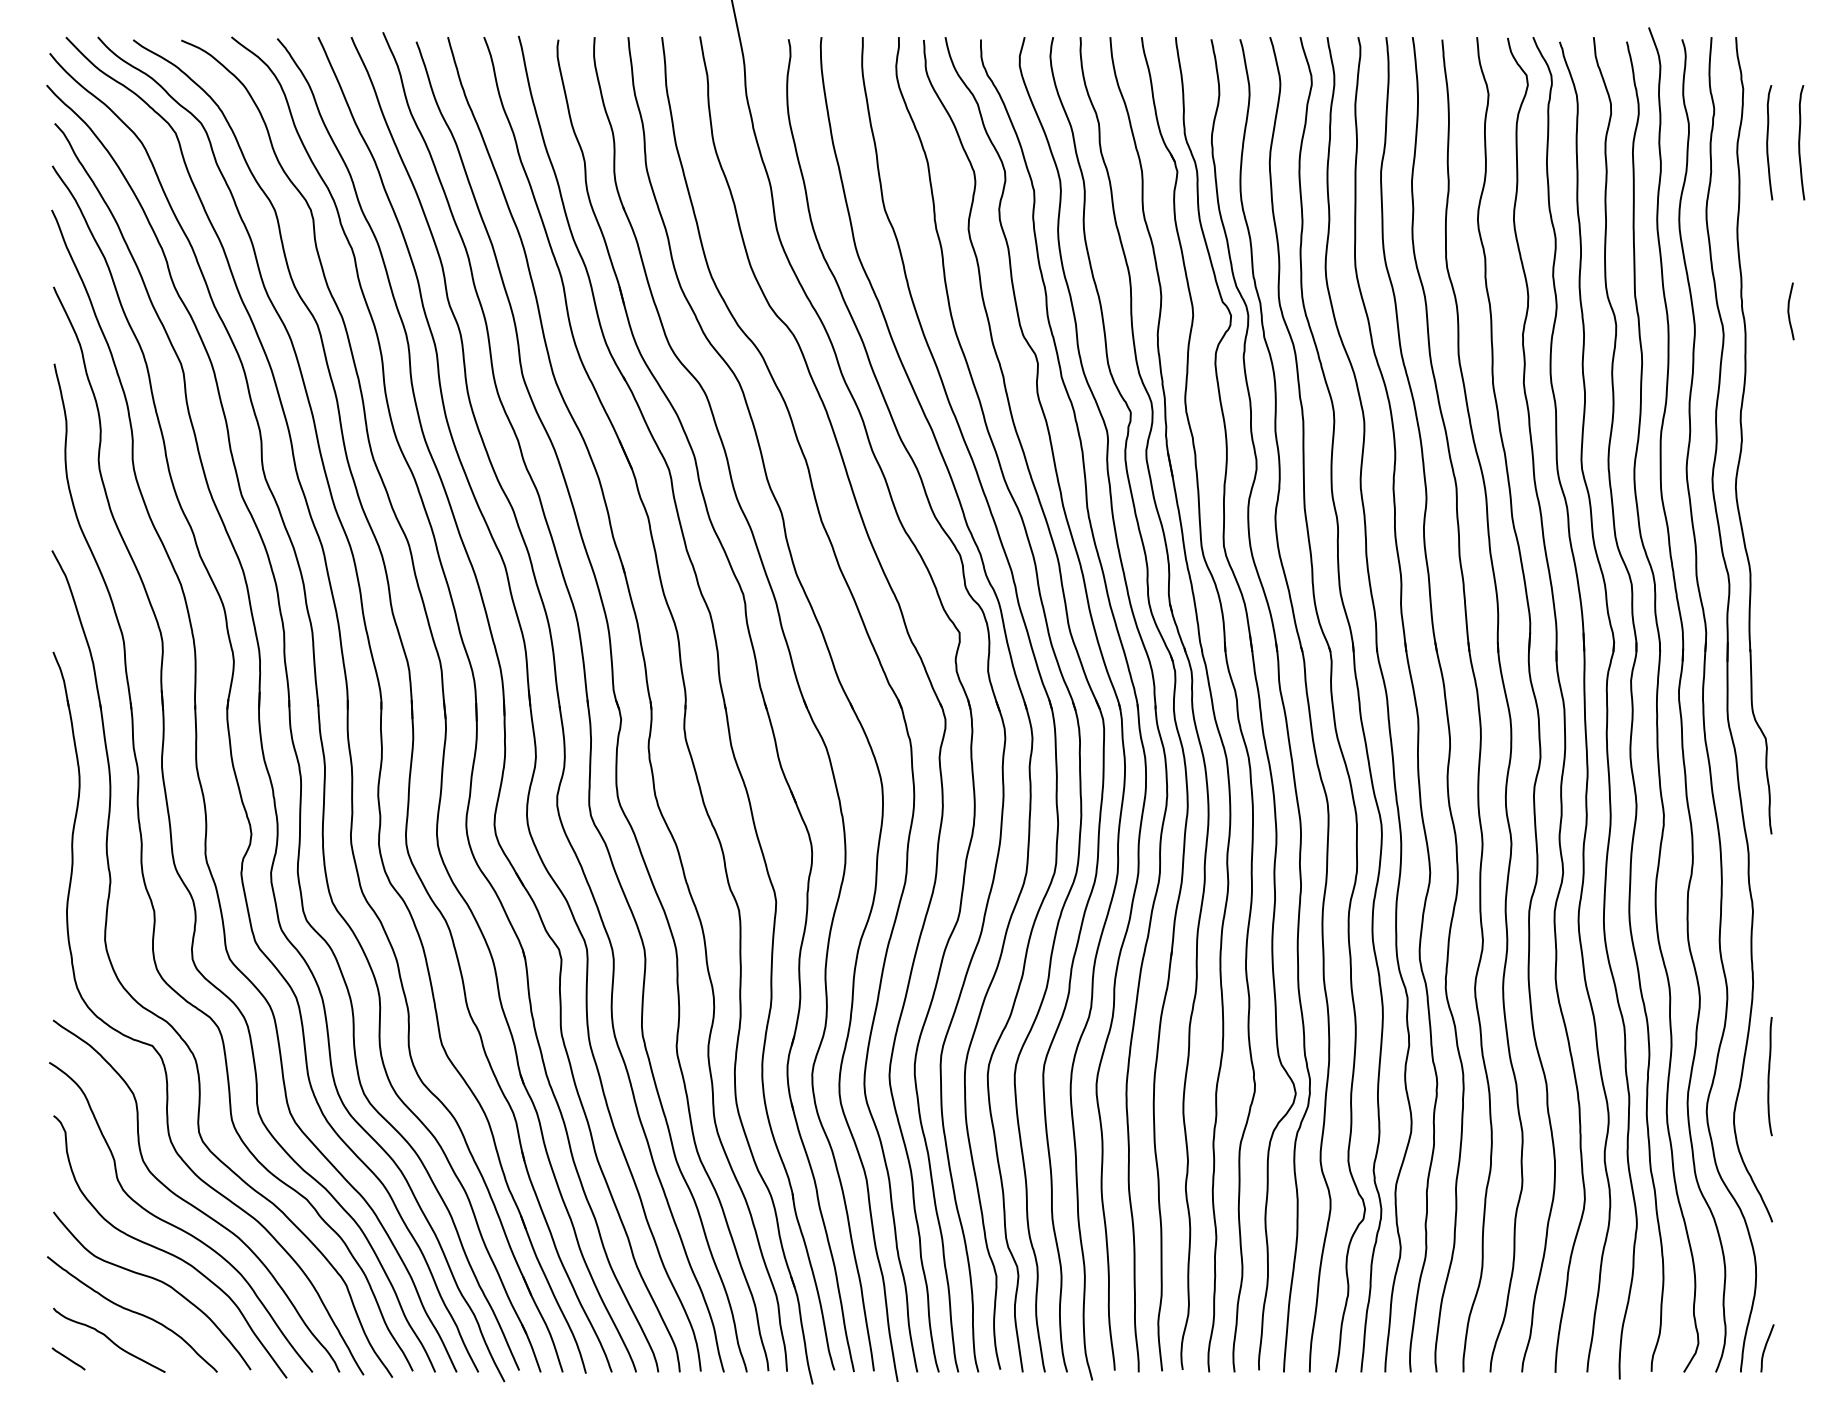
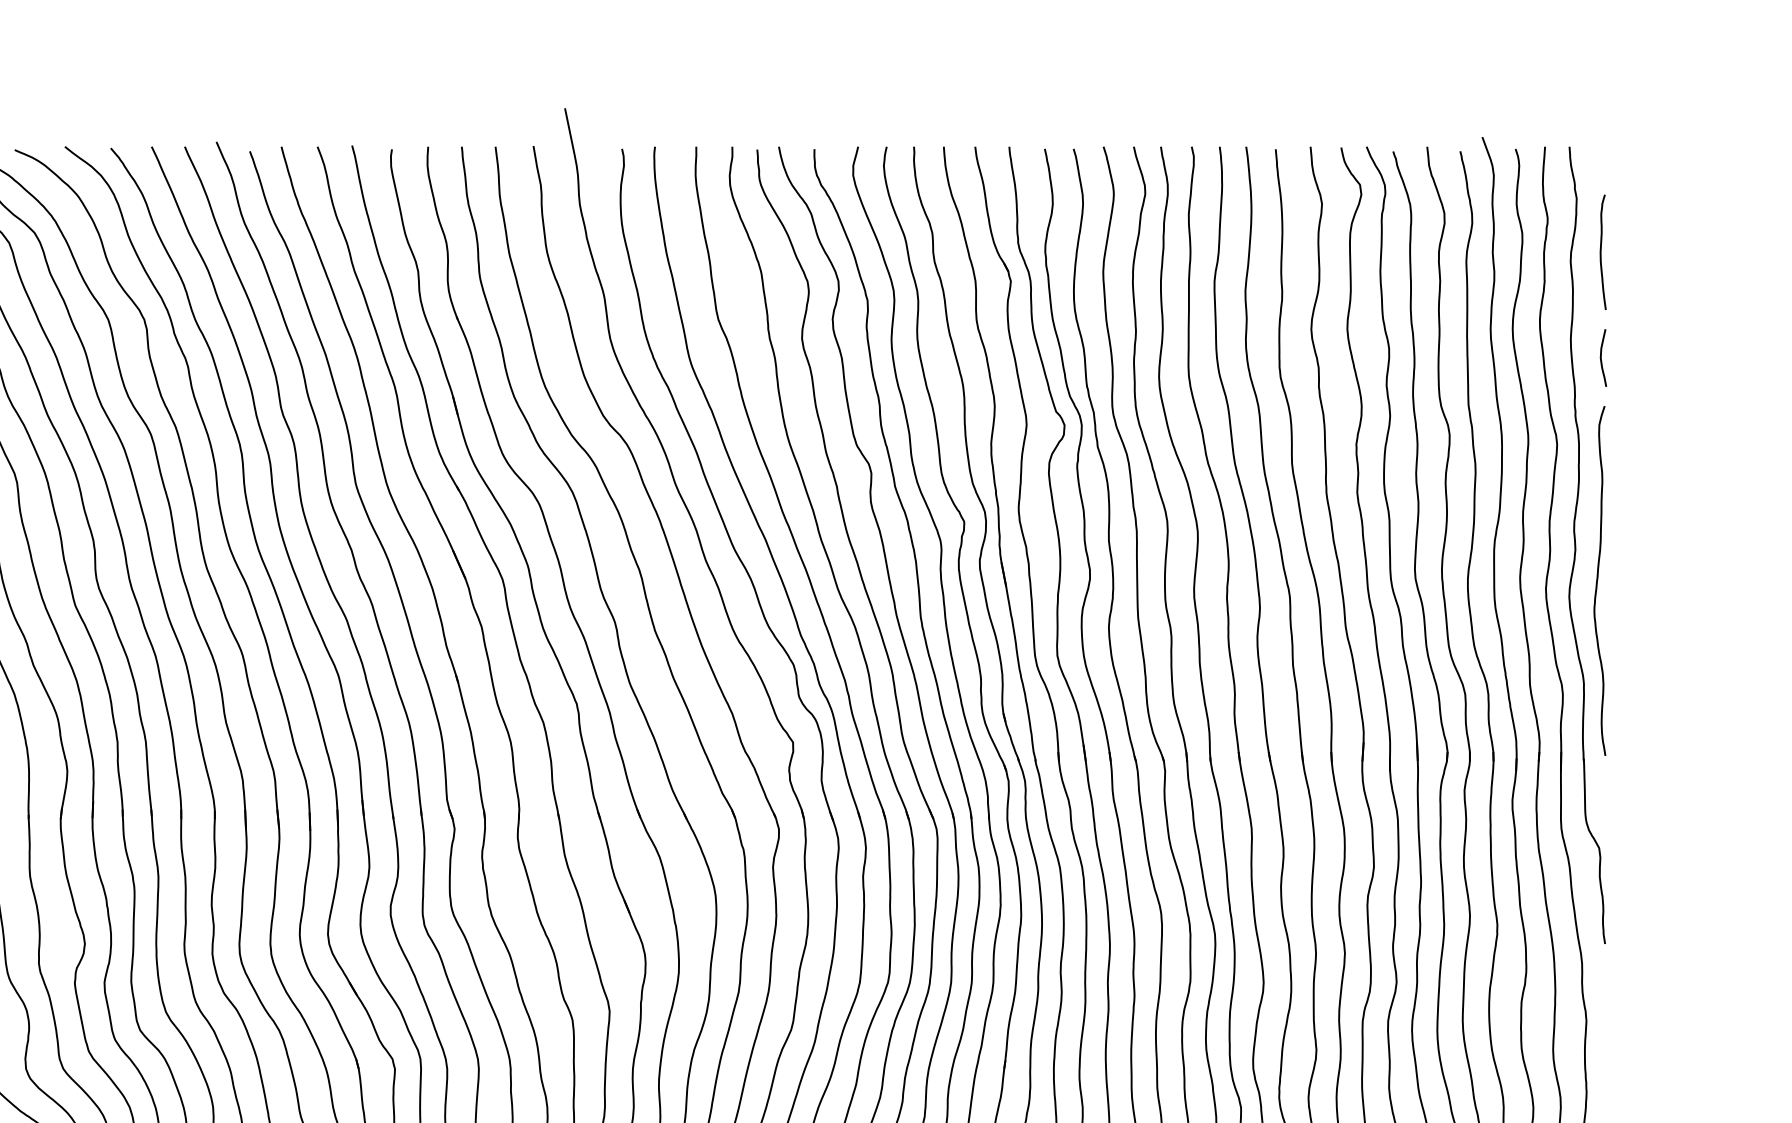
curve: (1800, 142) -> (1633, 252), removed
curve: (1789, 311) -> (1601, 358), moved
curve: (1764, 471) -> (1597, 581), added

